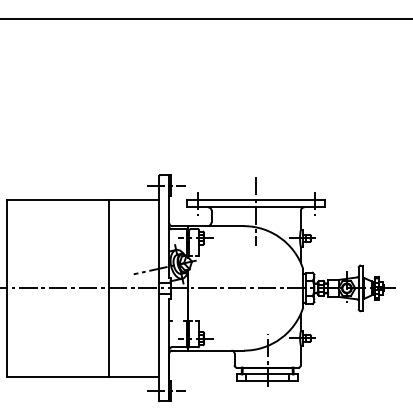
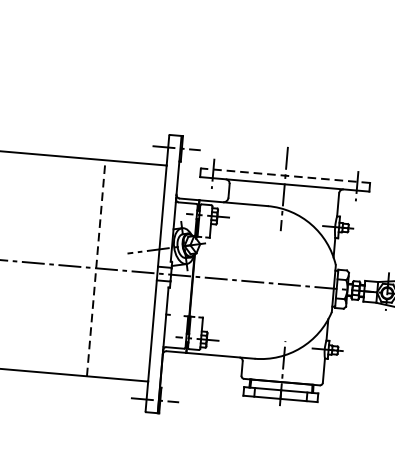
line: (255, 200) -> (284, 175), solid -> dashed
line: (109, 287) -> (96, 267), solid -> dashed

